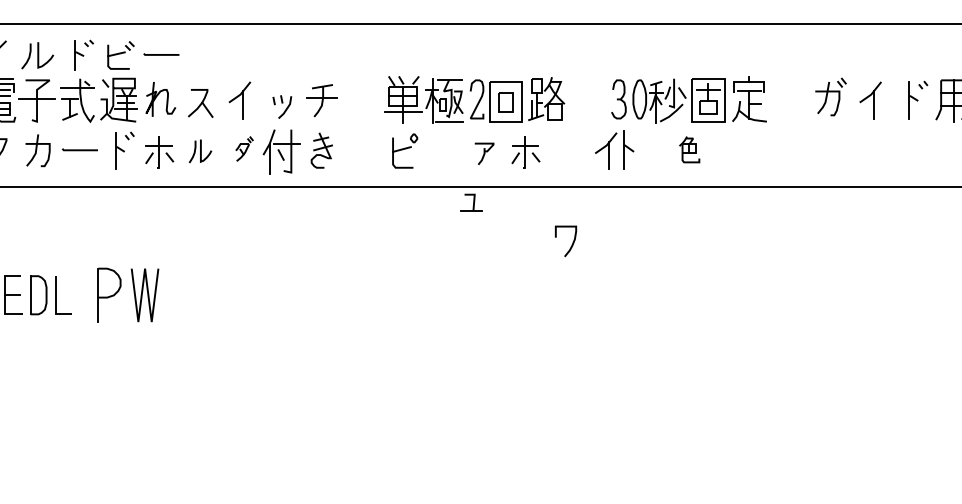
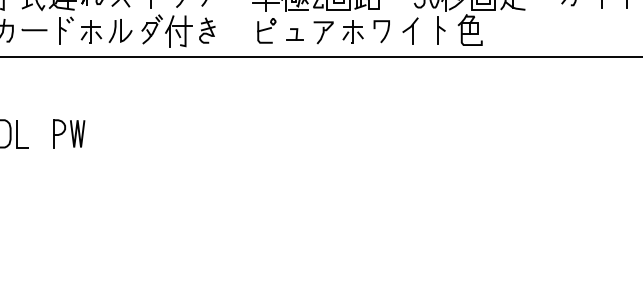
part: (244, 148) -> (152, 28), size x1.67
part: (628, 149) -> (441, 29), moved
part: (689, 149) -> (470, 29), size x1.67
part: (200, 151) -> (120, 31), size x1.43
part: (484, 153) -> (323, 32), size x1.43
part: (471, 202) -> (294, 34), moved
curve: (571, 244) -> (385, 34), moved
part: (128, 294) -> (69, 133), size x0.71

